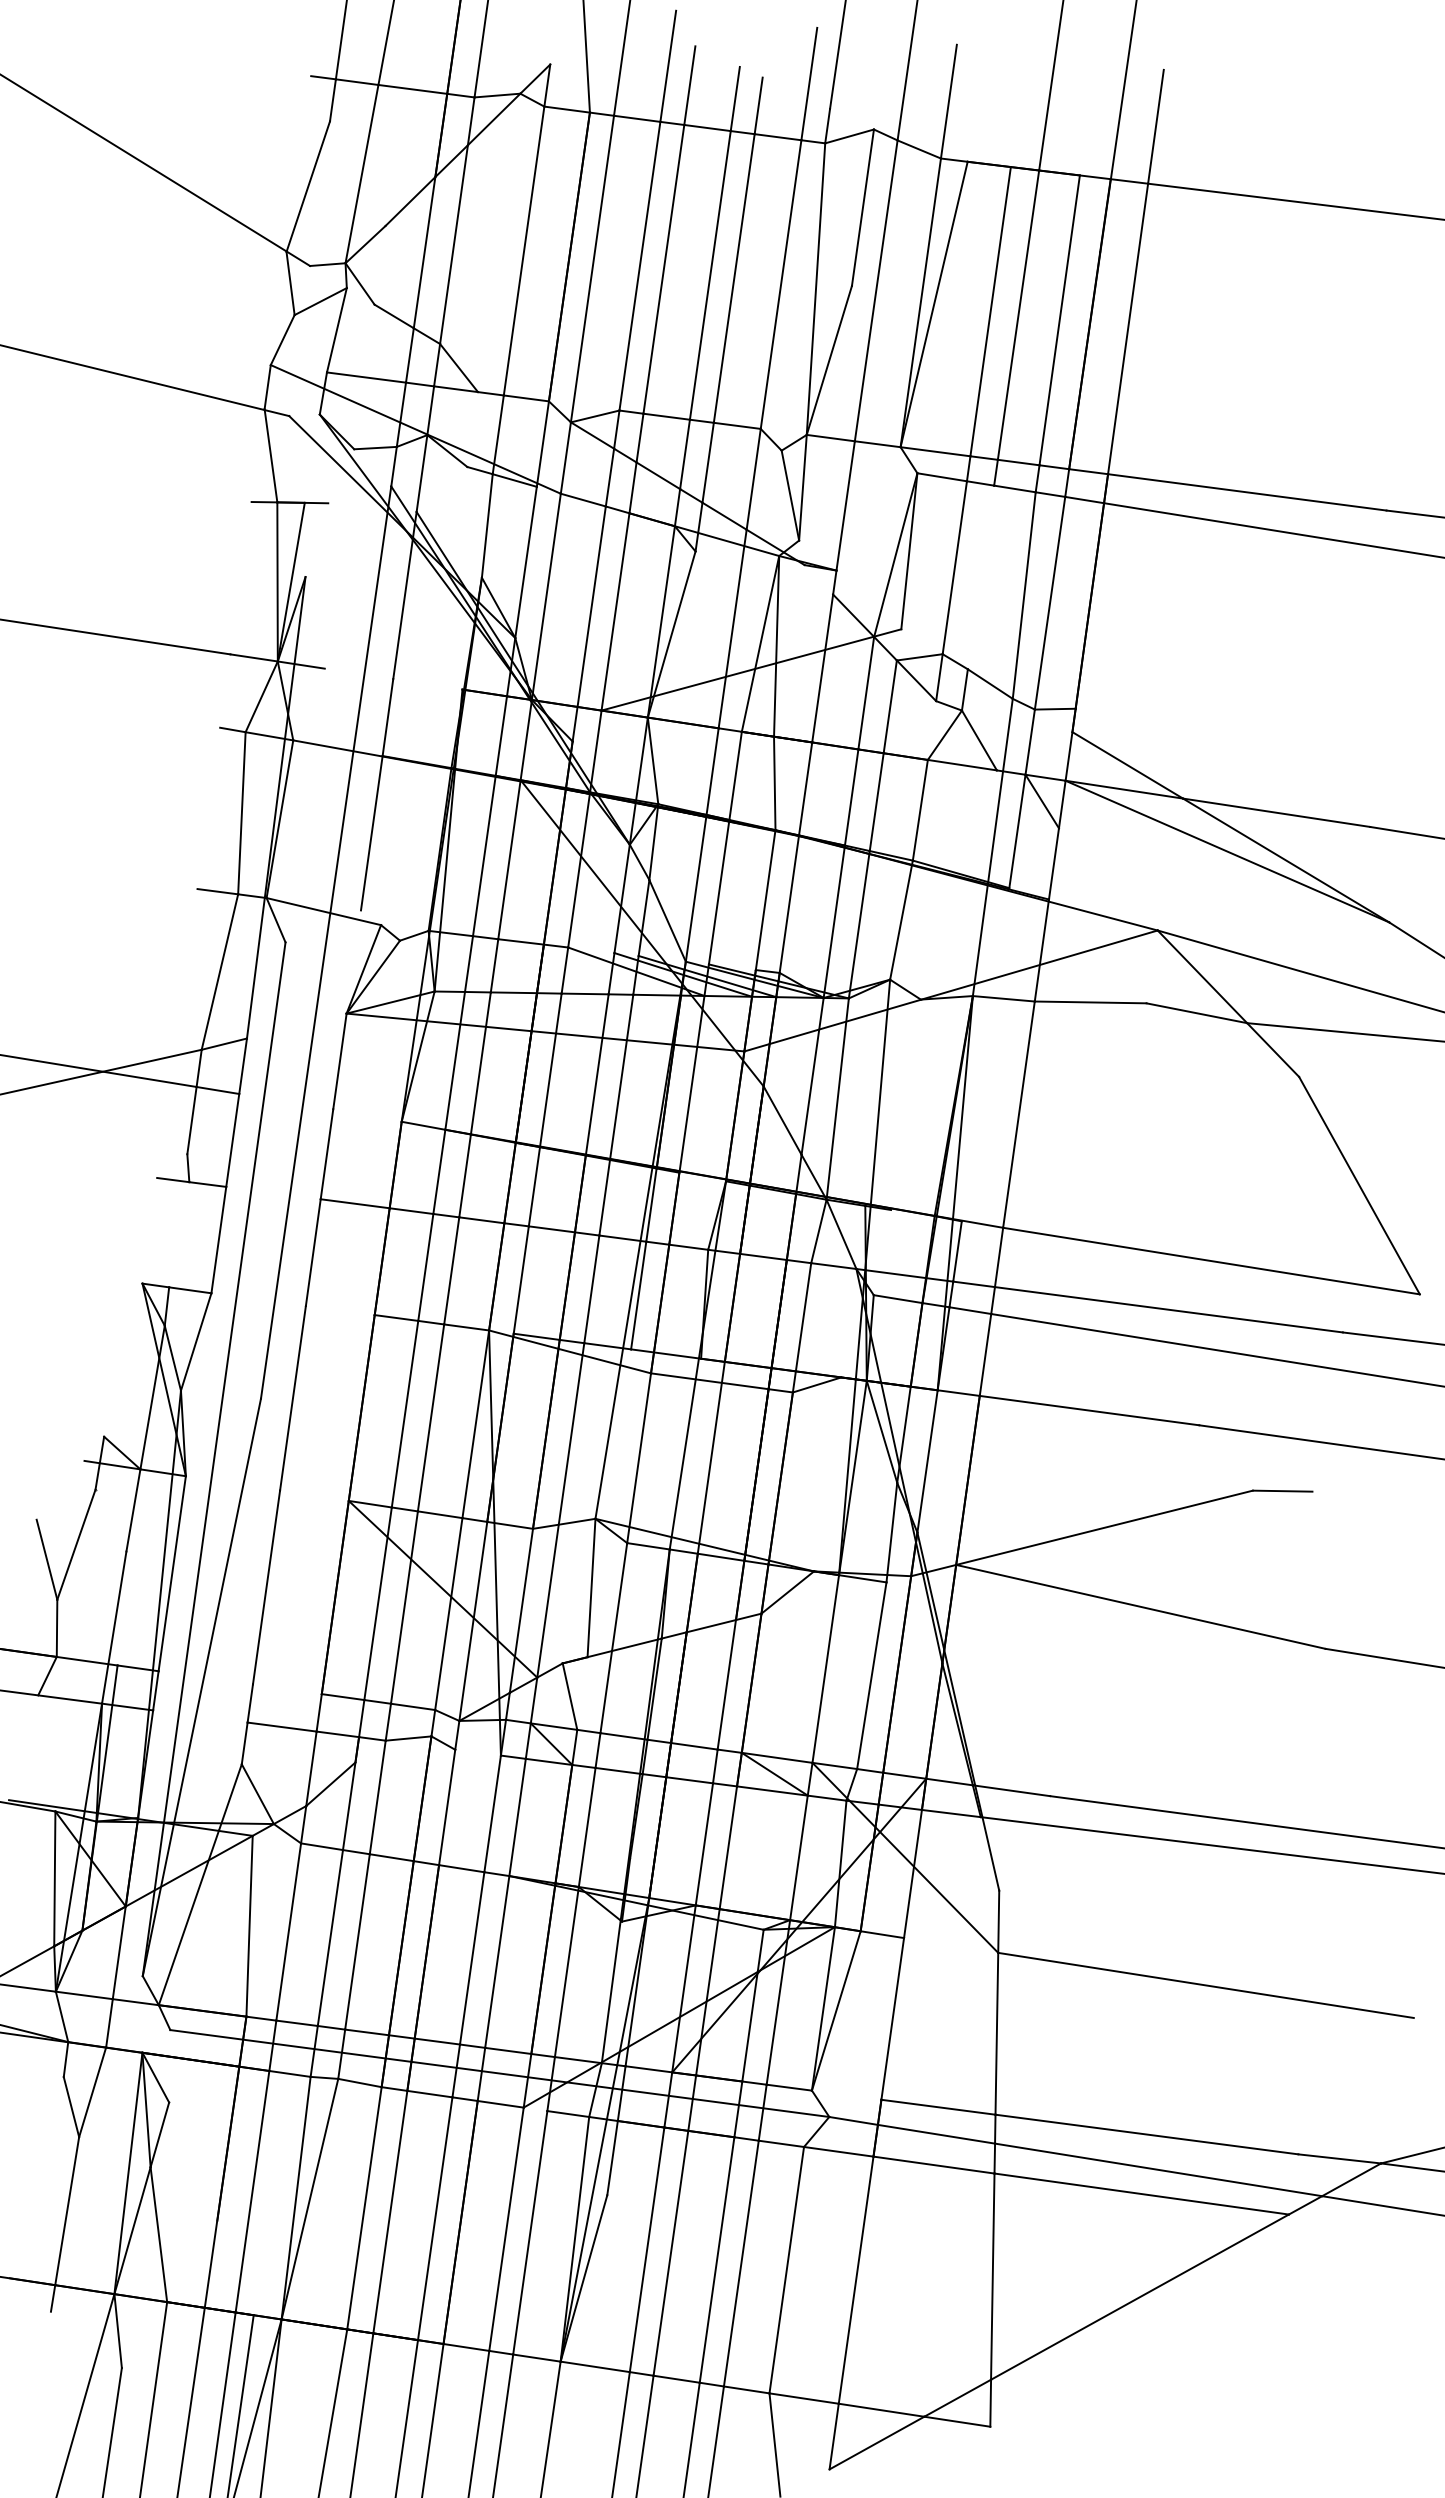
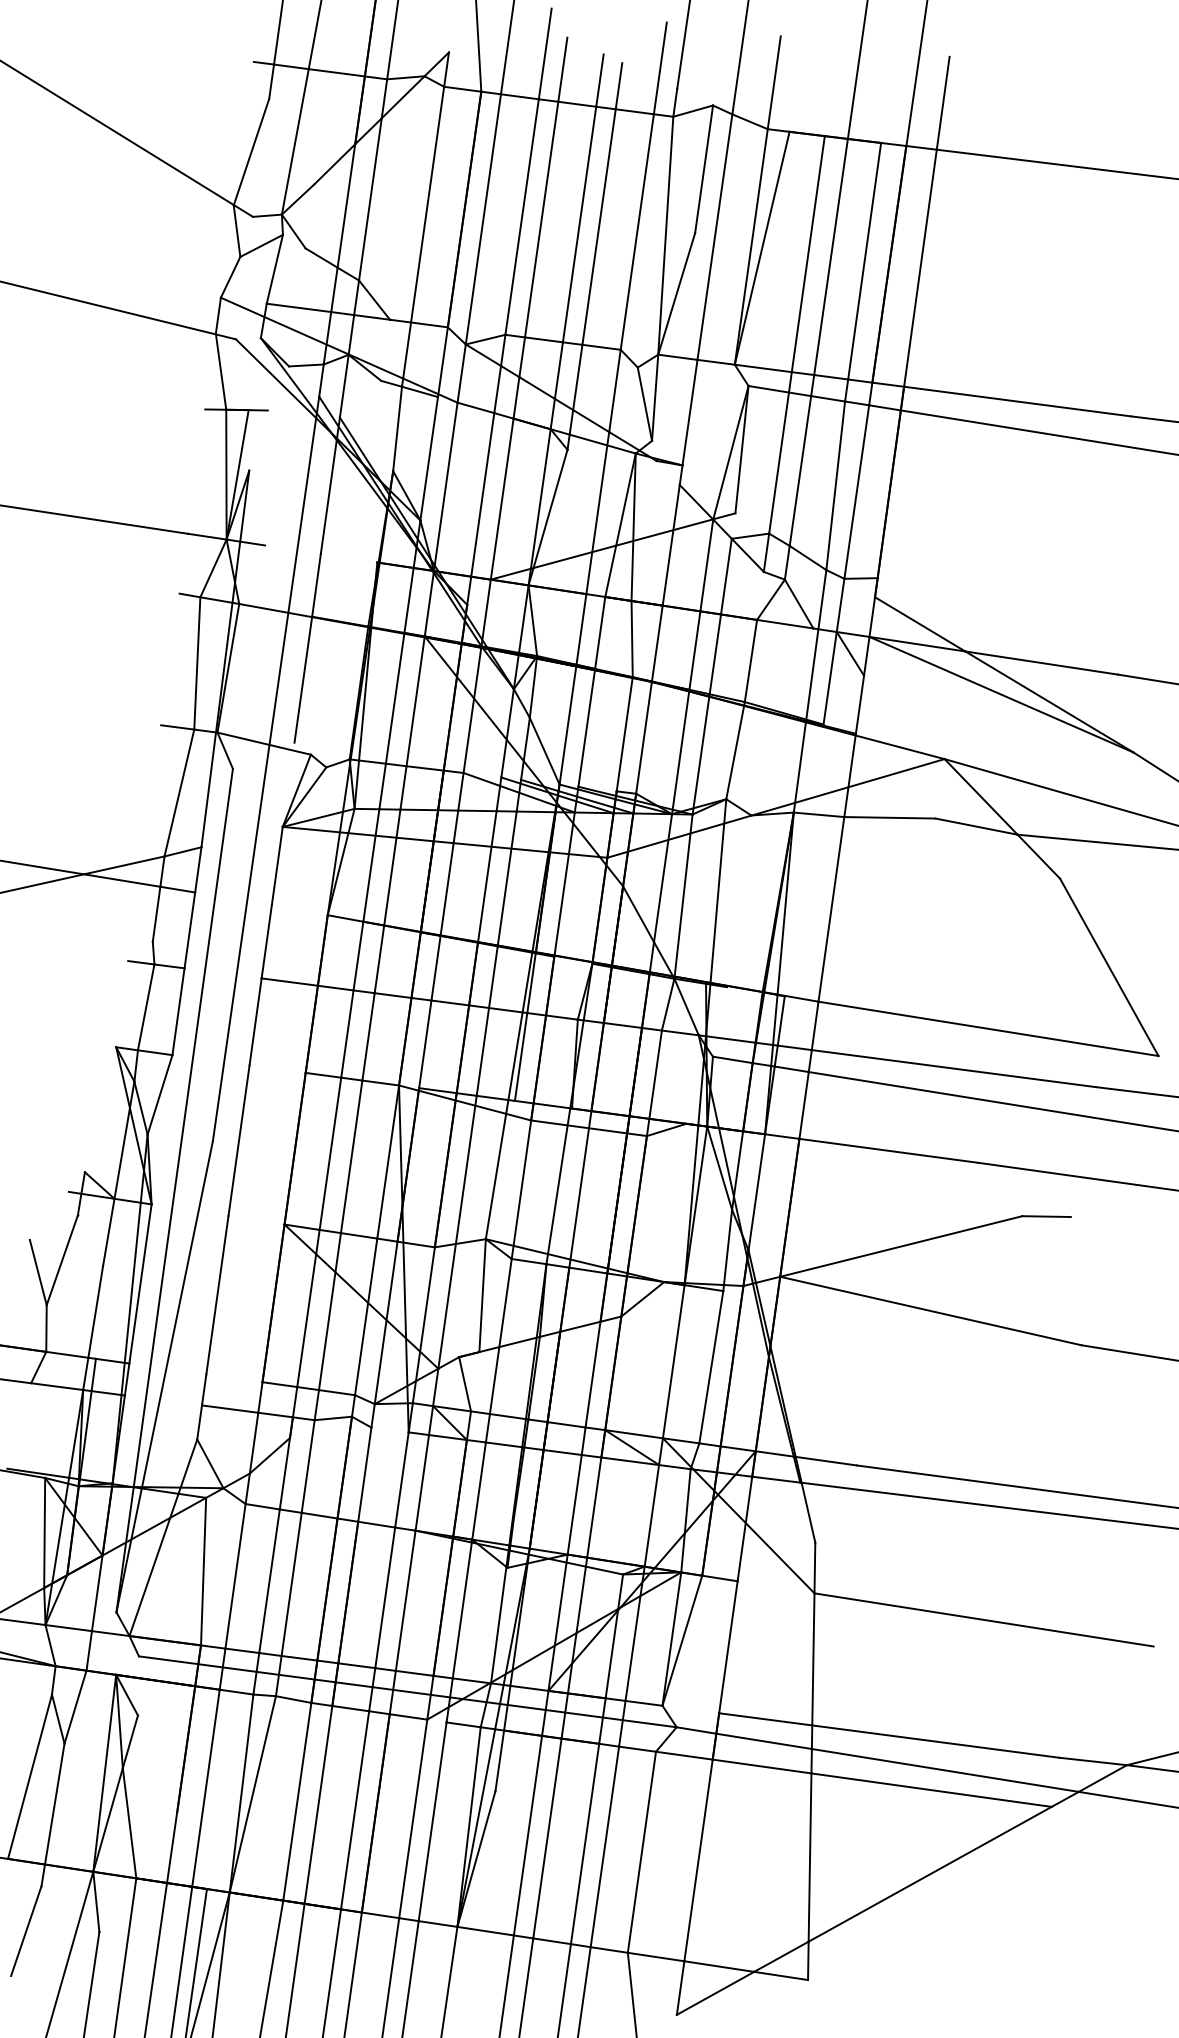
line: (980, 577) -> (800, 471), added
line: (179, 1234) -> (146, 1007), added
line: (36, 2177) -> (29, 1776), added
line: (31, 2366) -> (25, 1930), added

